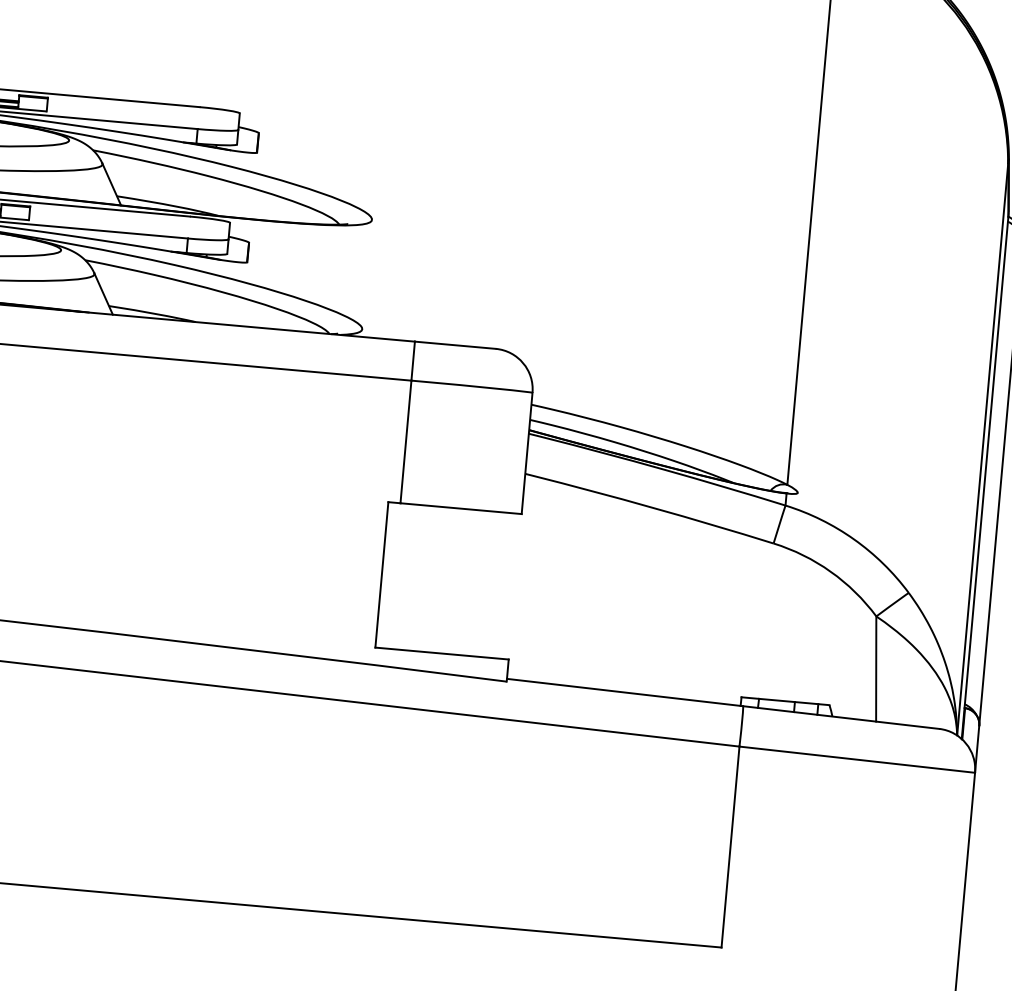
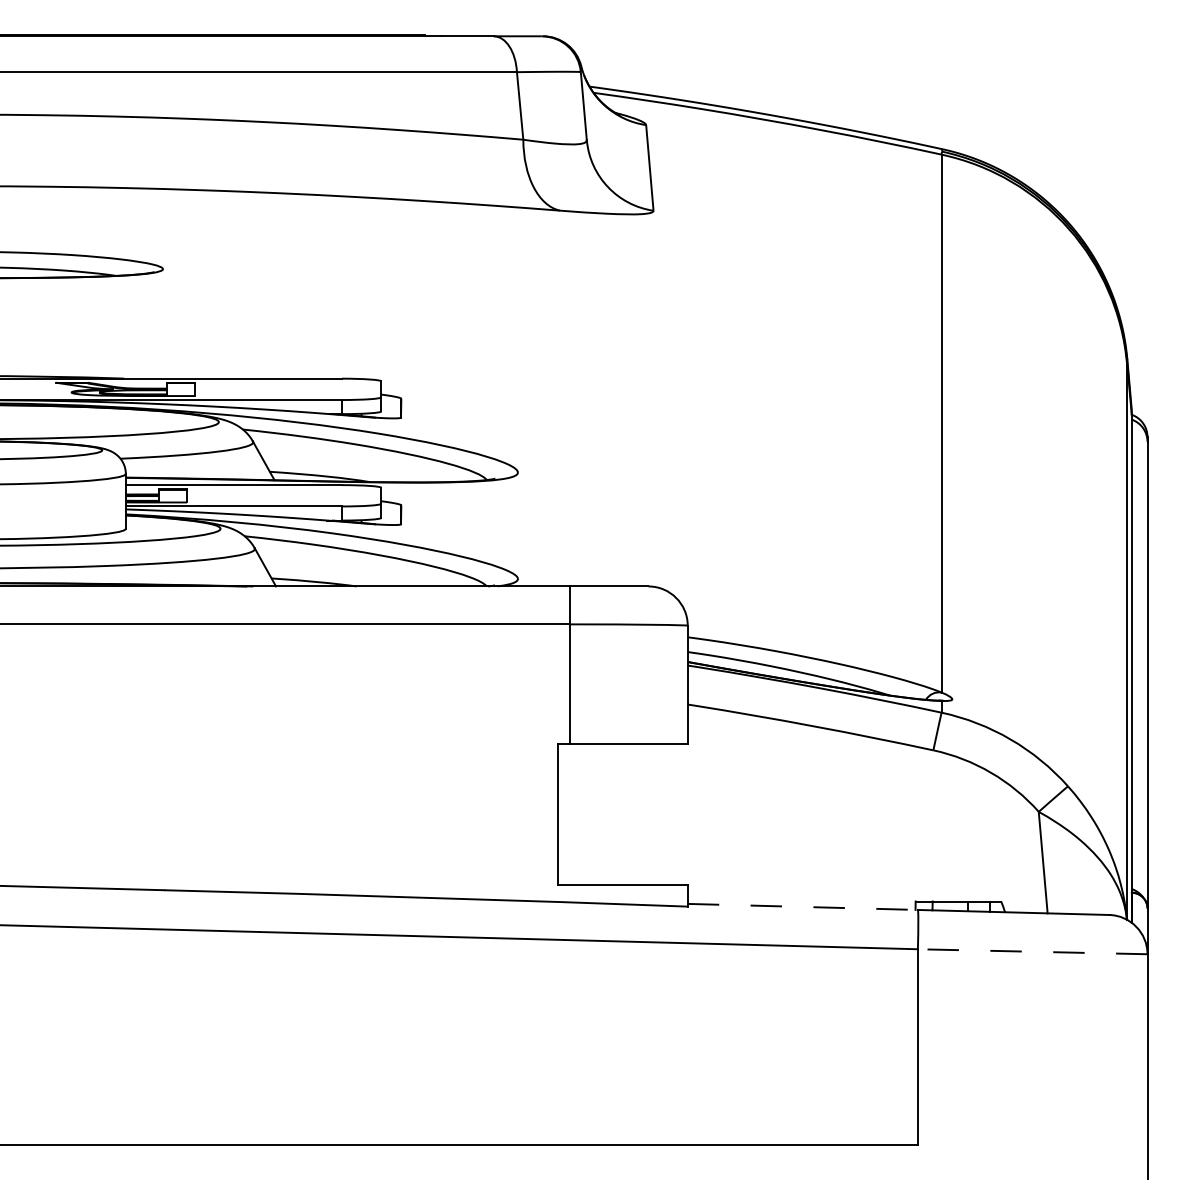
line: (625, 692) -> (803, 906), solid -> dashed
line: (857, 759) -> (1032, 951), solid -> dashed

